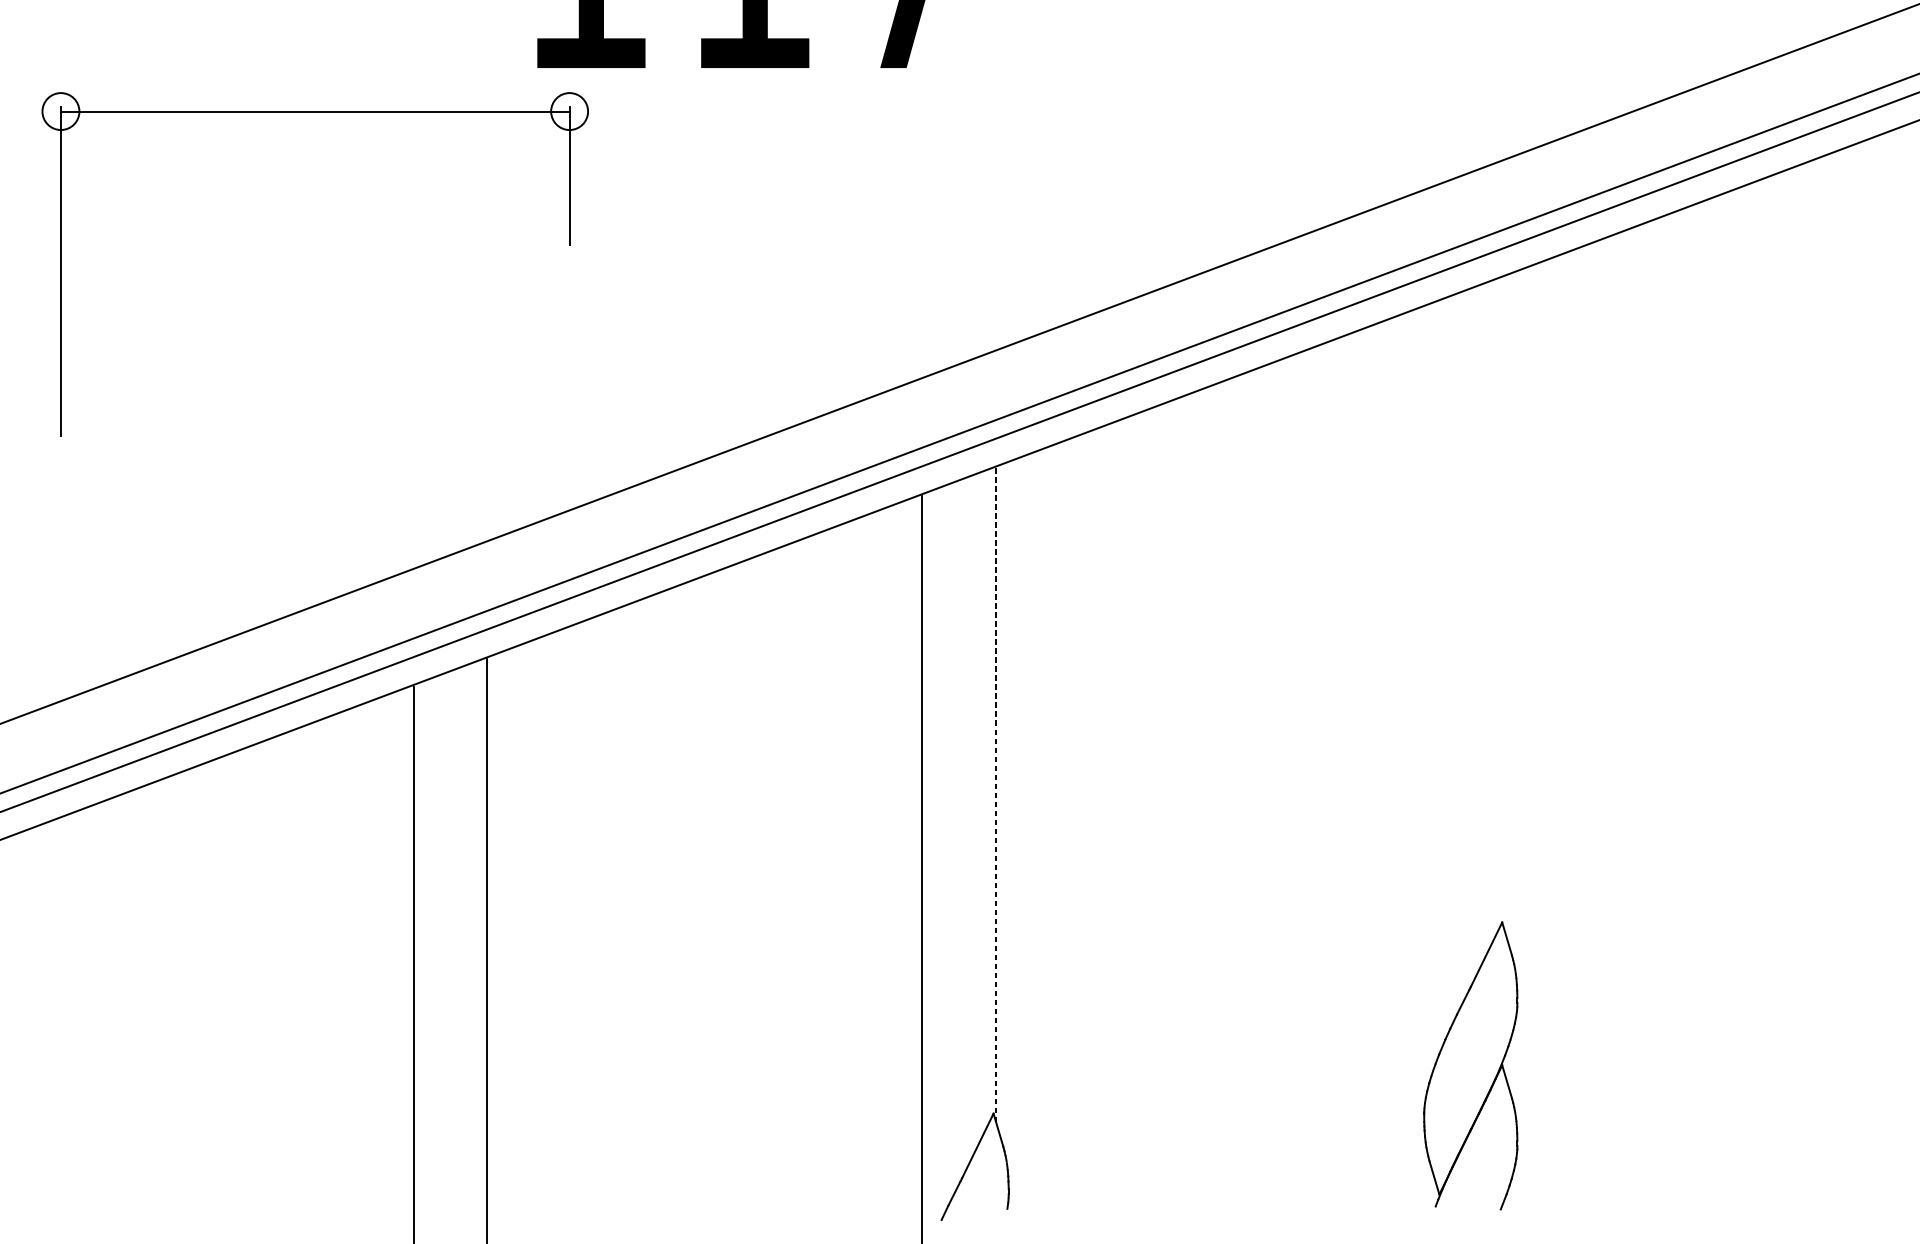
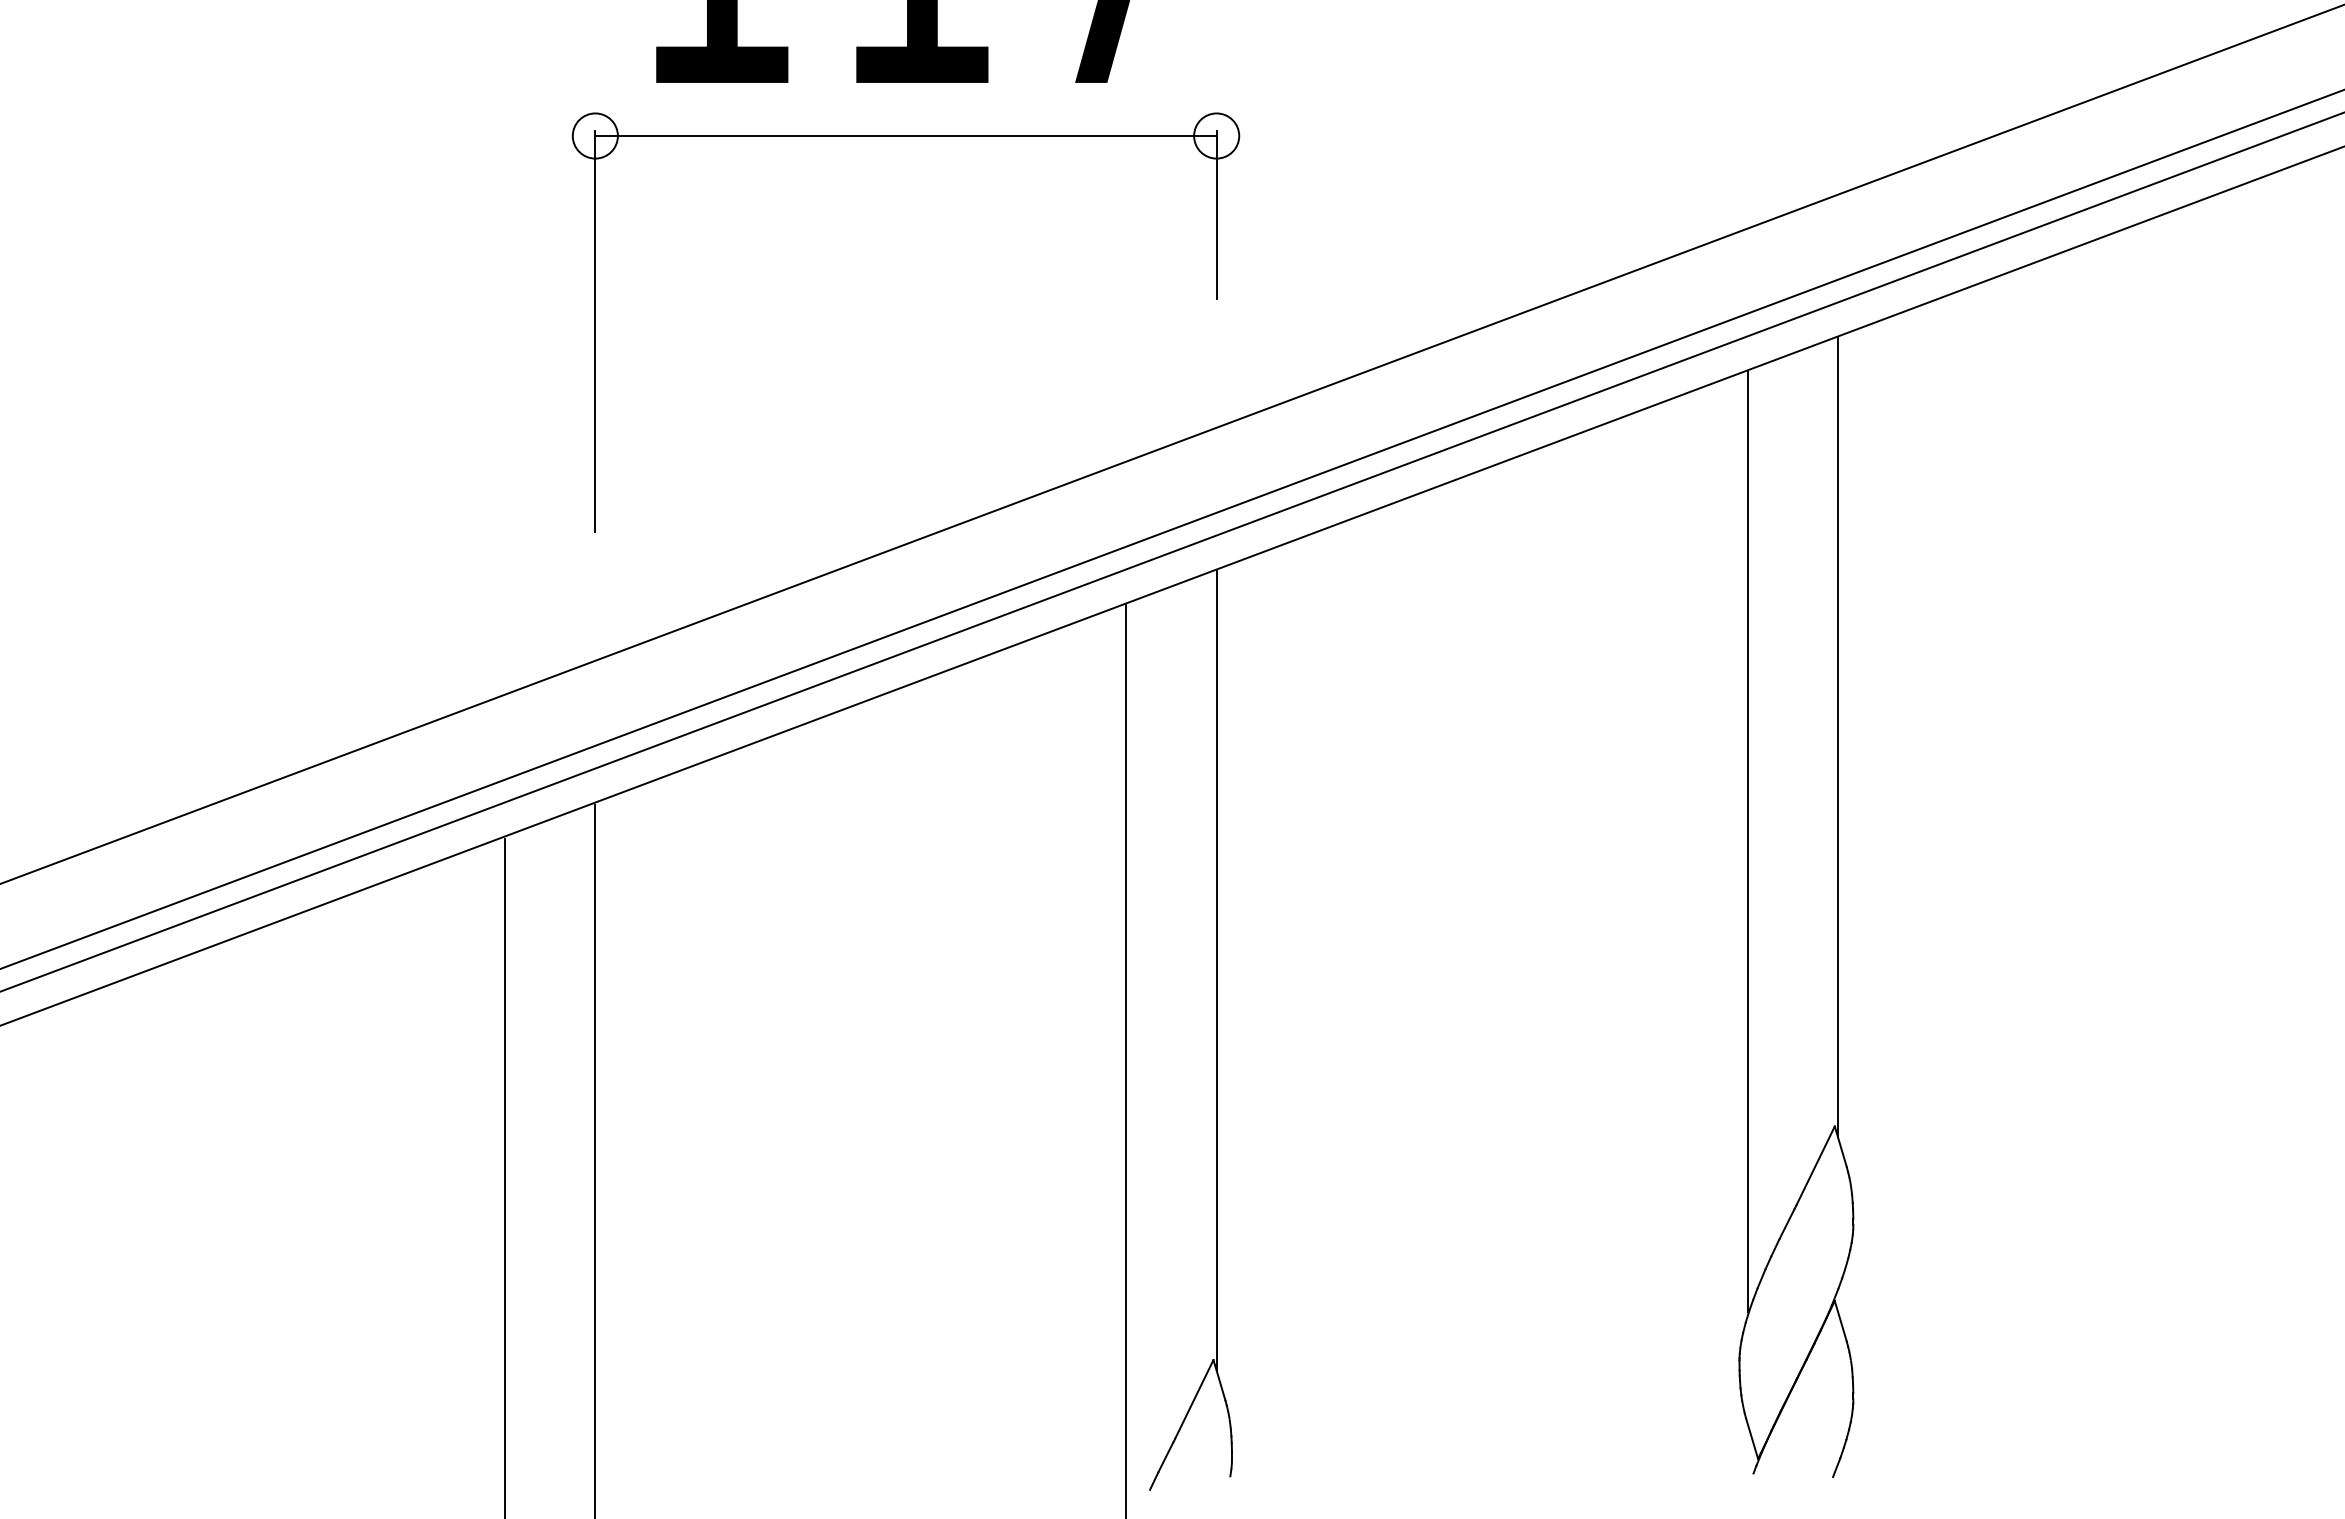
part: (314, 111) -> (905, 136), moved
line: (1504, 603) -> (1837, 737), added
line: (1430, 689) -> (1747, 841), added
line: (996, 795) -> (1216, 971), dashed -> solid

